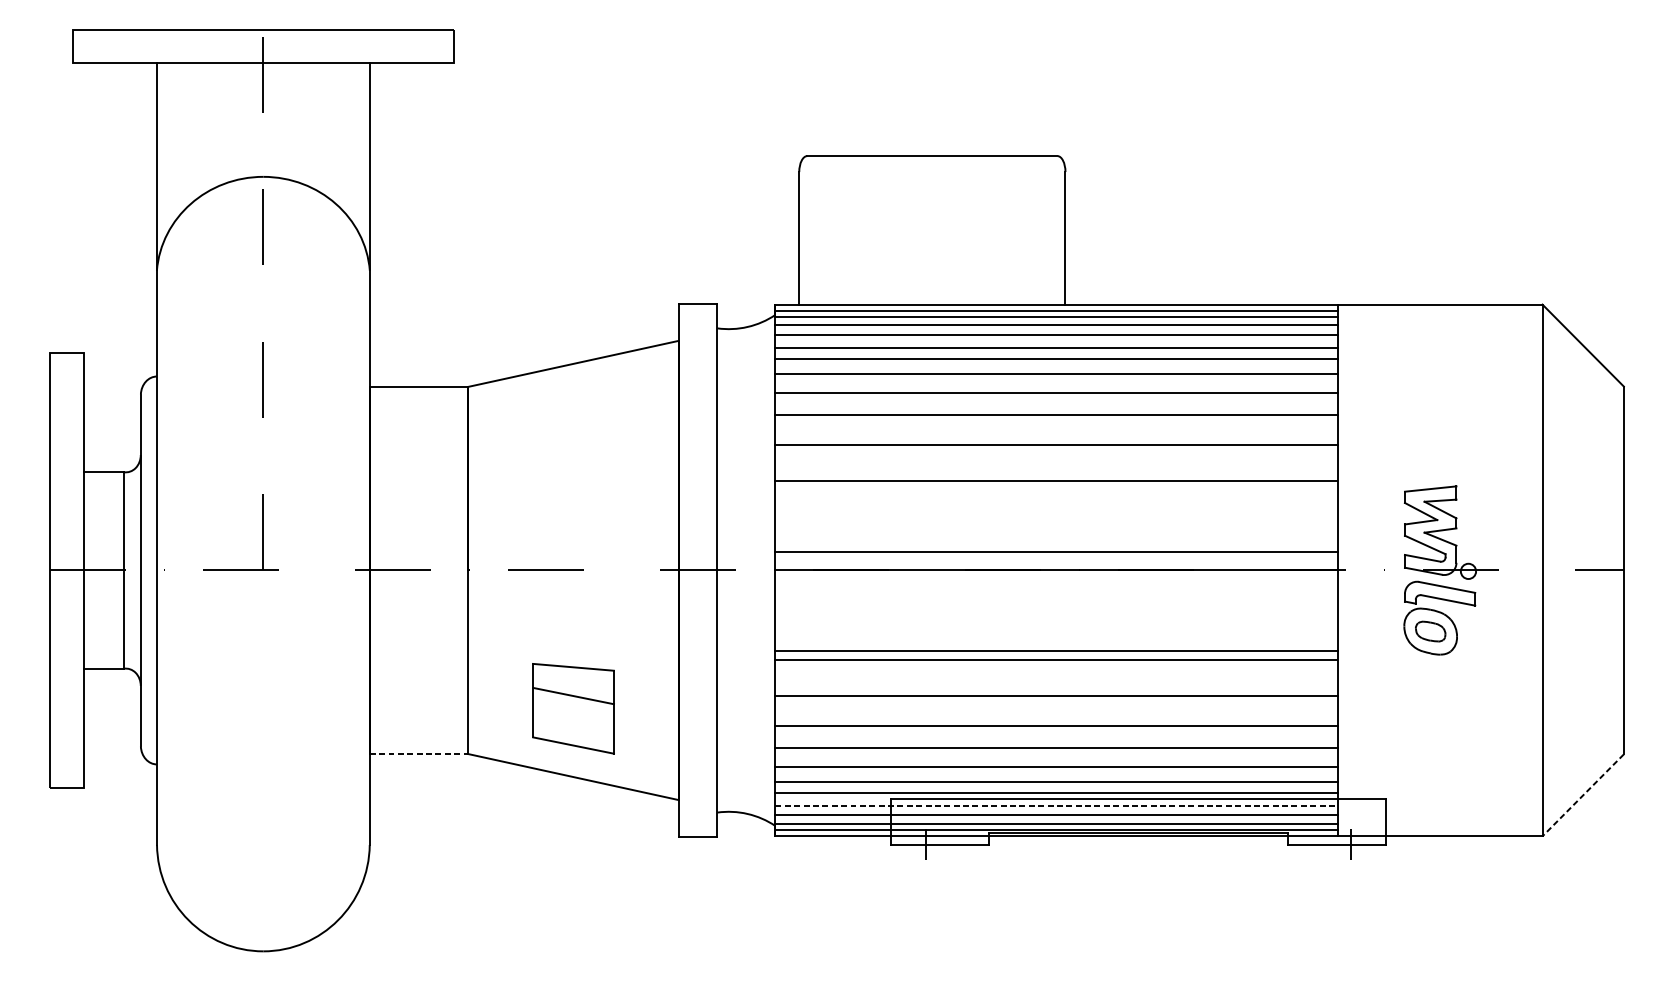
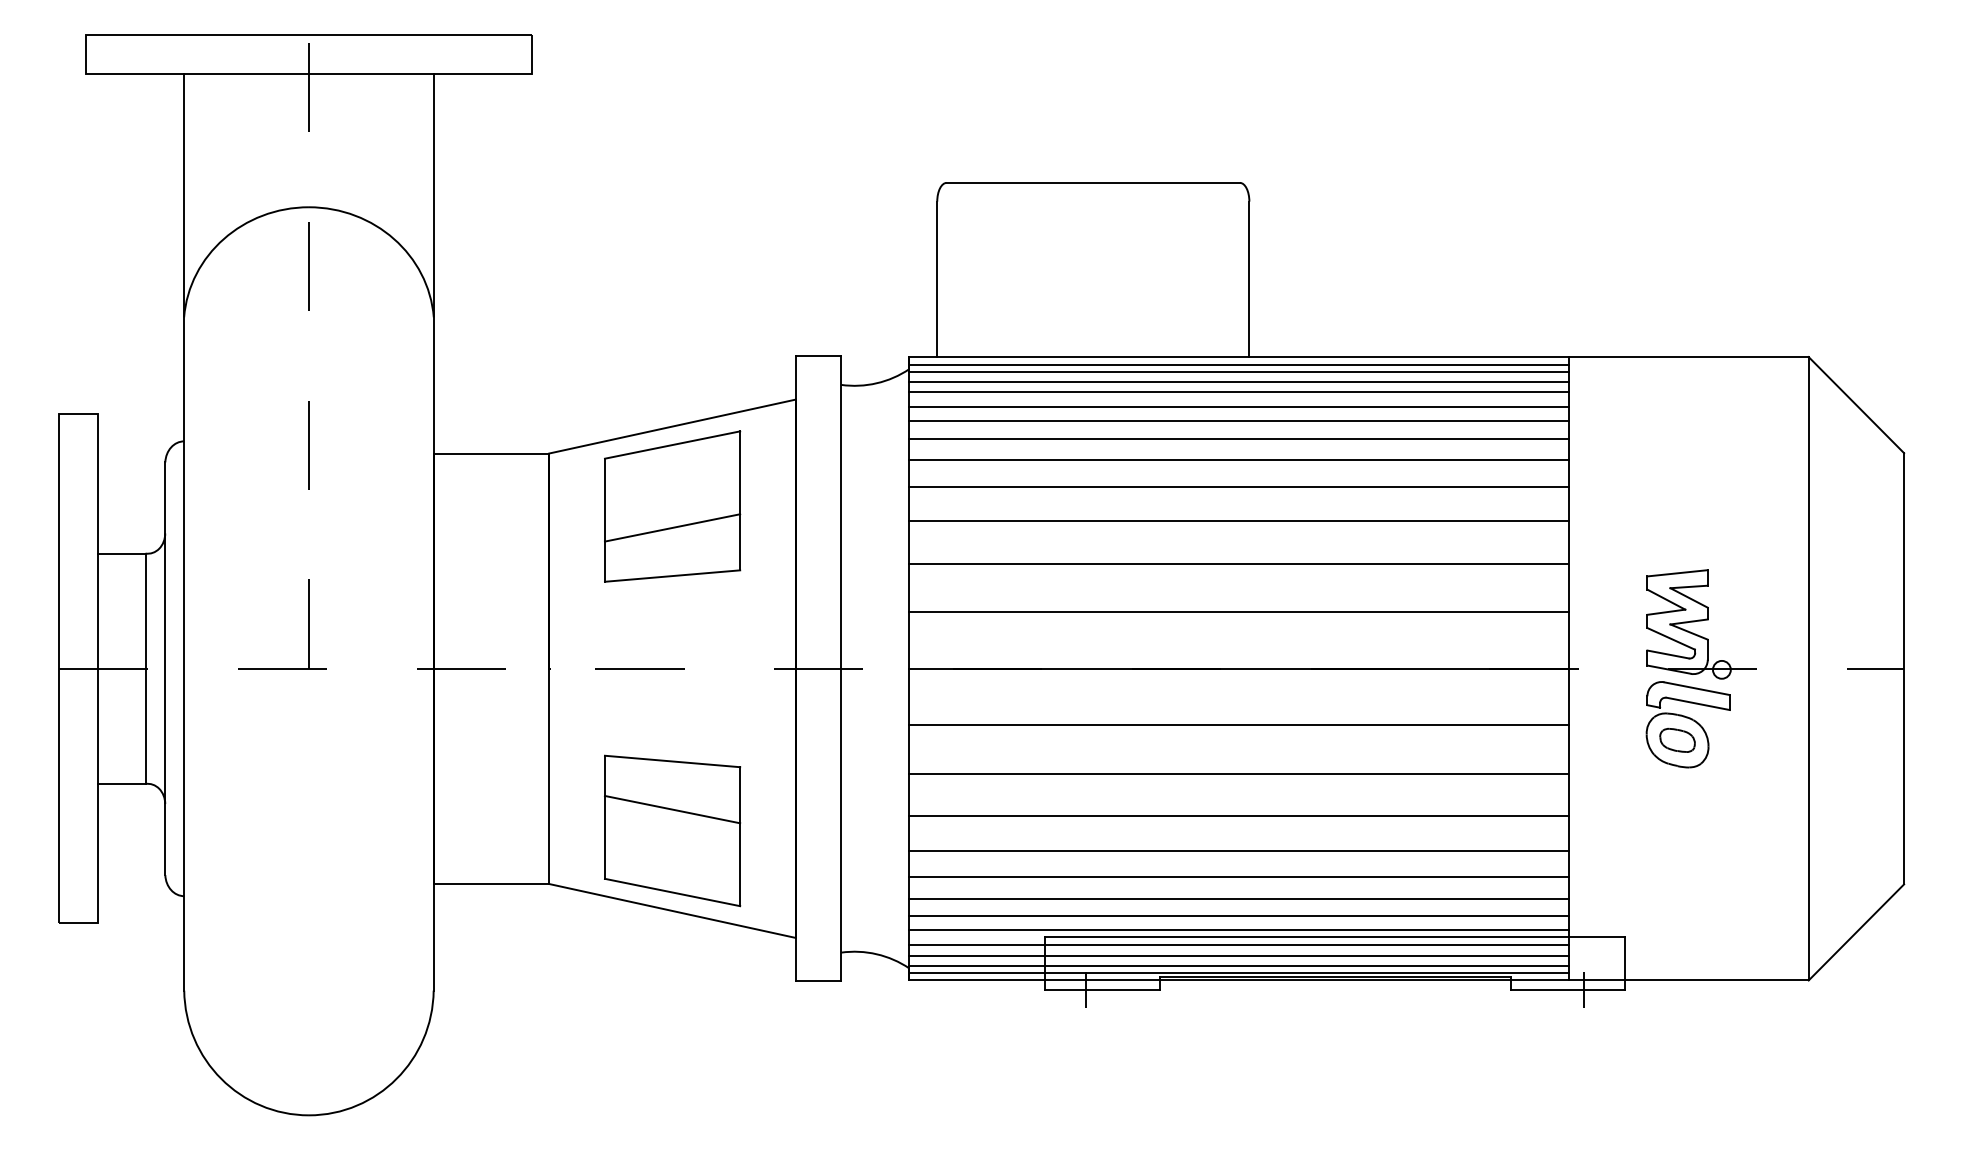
part: (573, 432) -> (672, 506), added
line: (1056, 552) -> (1238, 612), moved
line: (1056, 651) -> (1238, 725), moved
part: (573, 708) -> (672, 830), size x1.43
line: (419, 754) -> (491, 884), dashed -> solid
line: (1583, 795) -> (1856, 932), dashed -> solid
line: (1056, 806) -> (1238, 945), dashed -> solid

